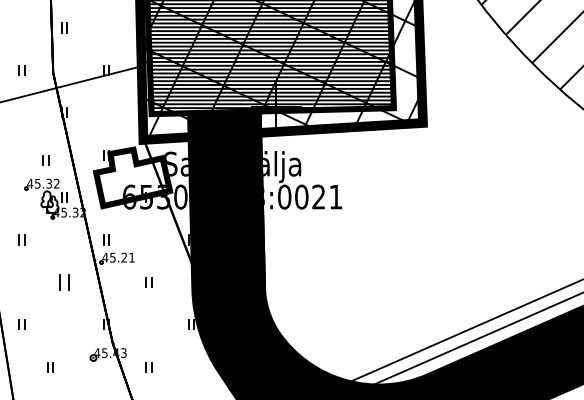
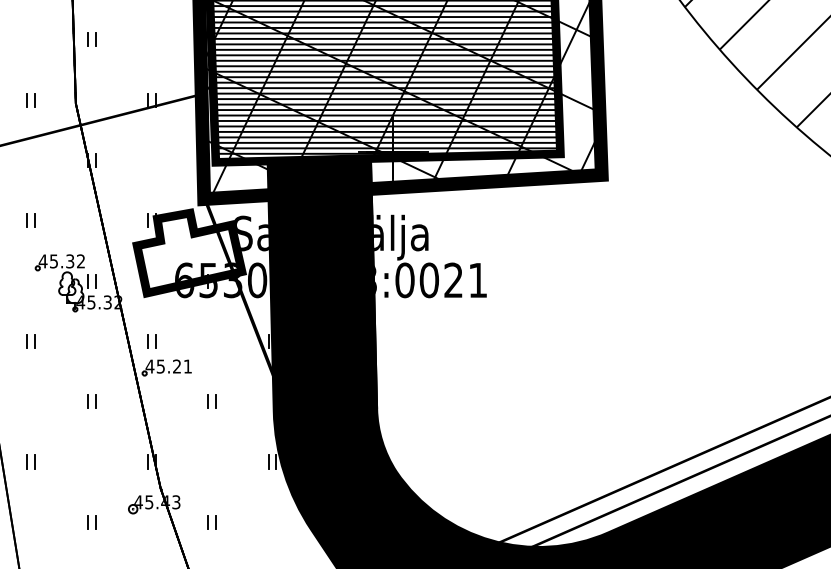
part: (45, 160) -> (30, 221), moved
part: (64, 282) -> (91, 401), size x0.62
part: (50, 367) -> (91, 522), moved

